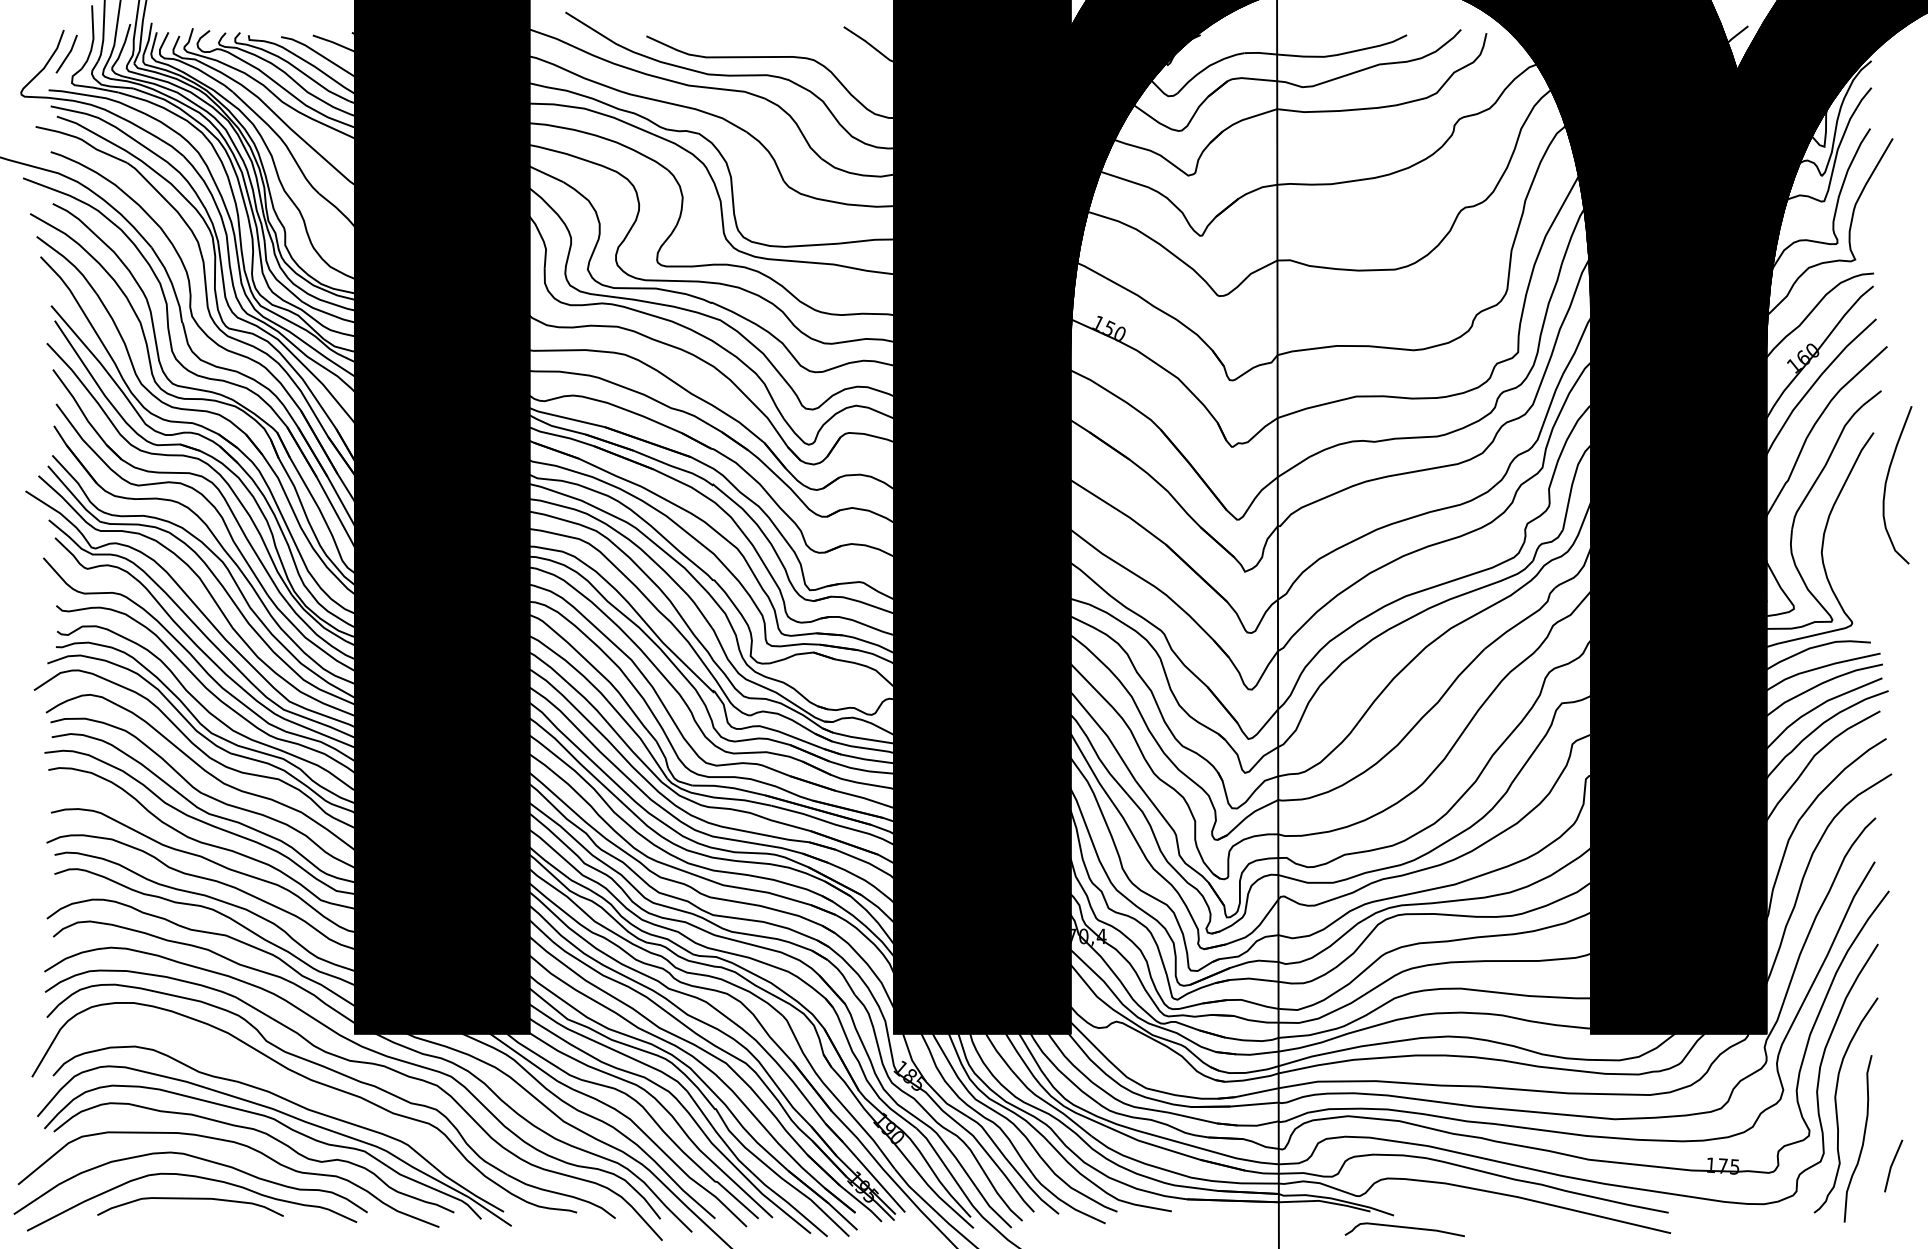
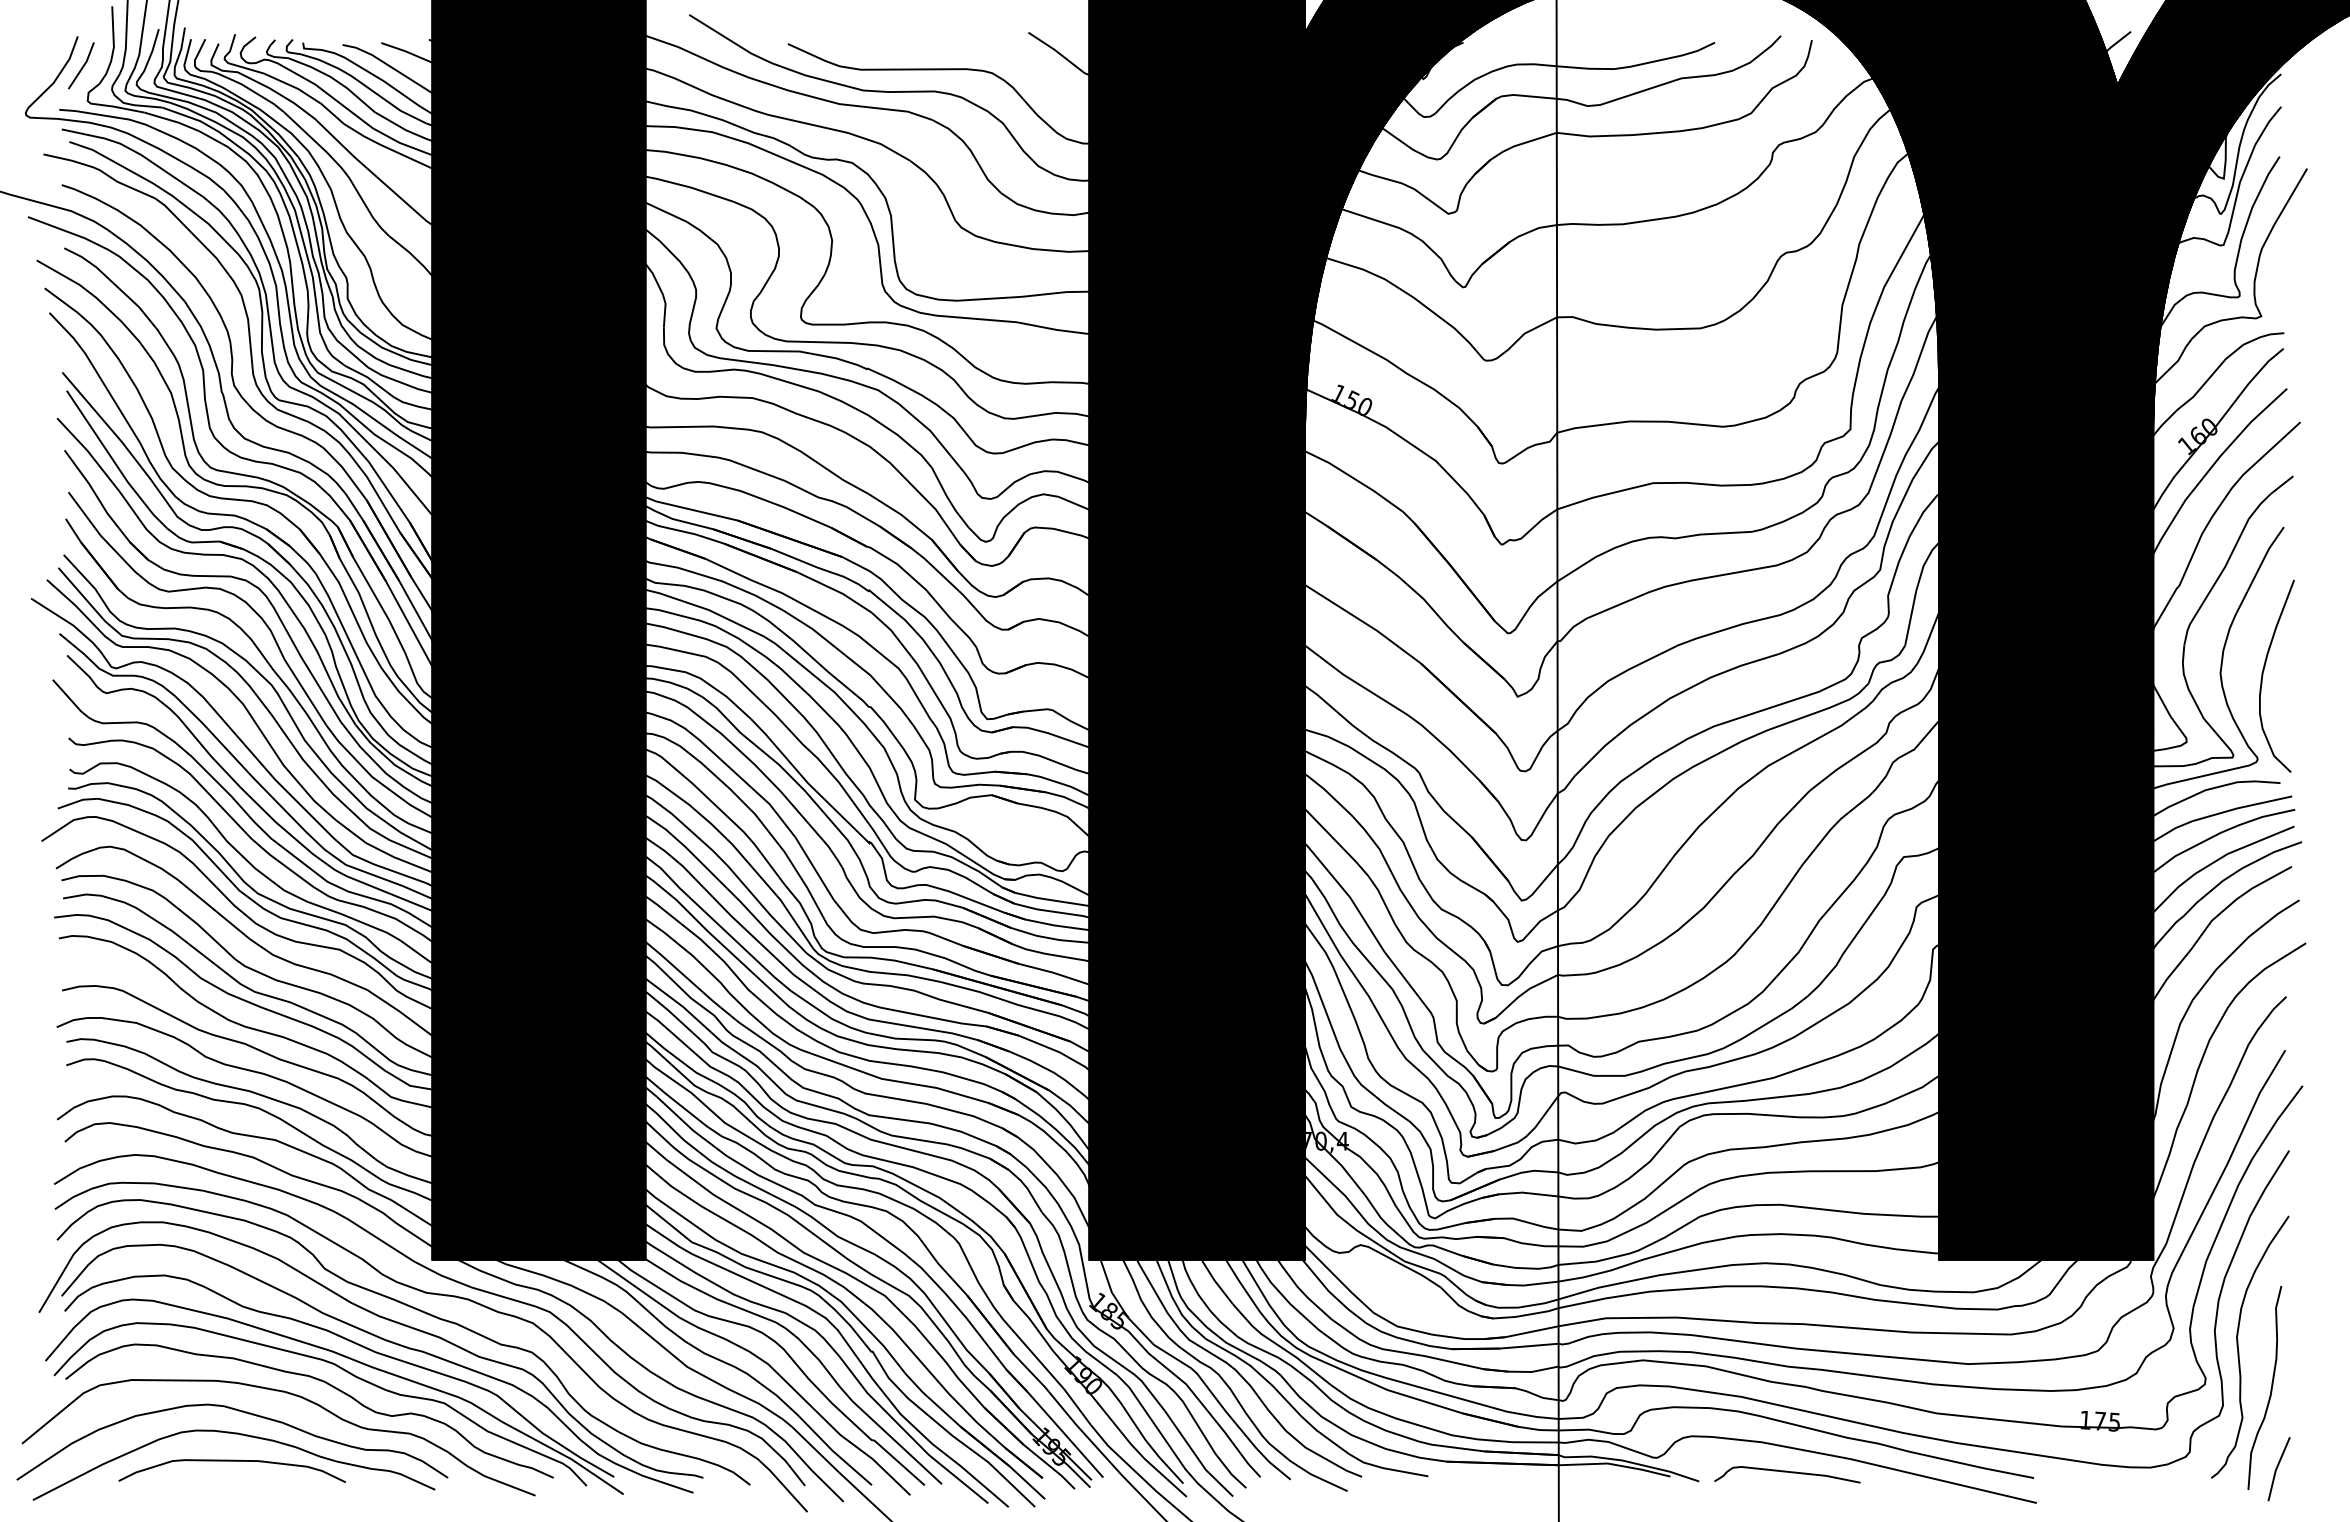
curve: (1887, 480) -> (2264, 670), moved
curve: (318, 1101) -> (388, 1342), added
line: (1892, 1166) -> (2277, 1469), moved
curve: (1404, 1227) -> (1787, 1472), moved

